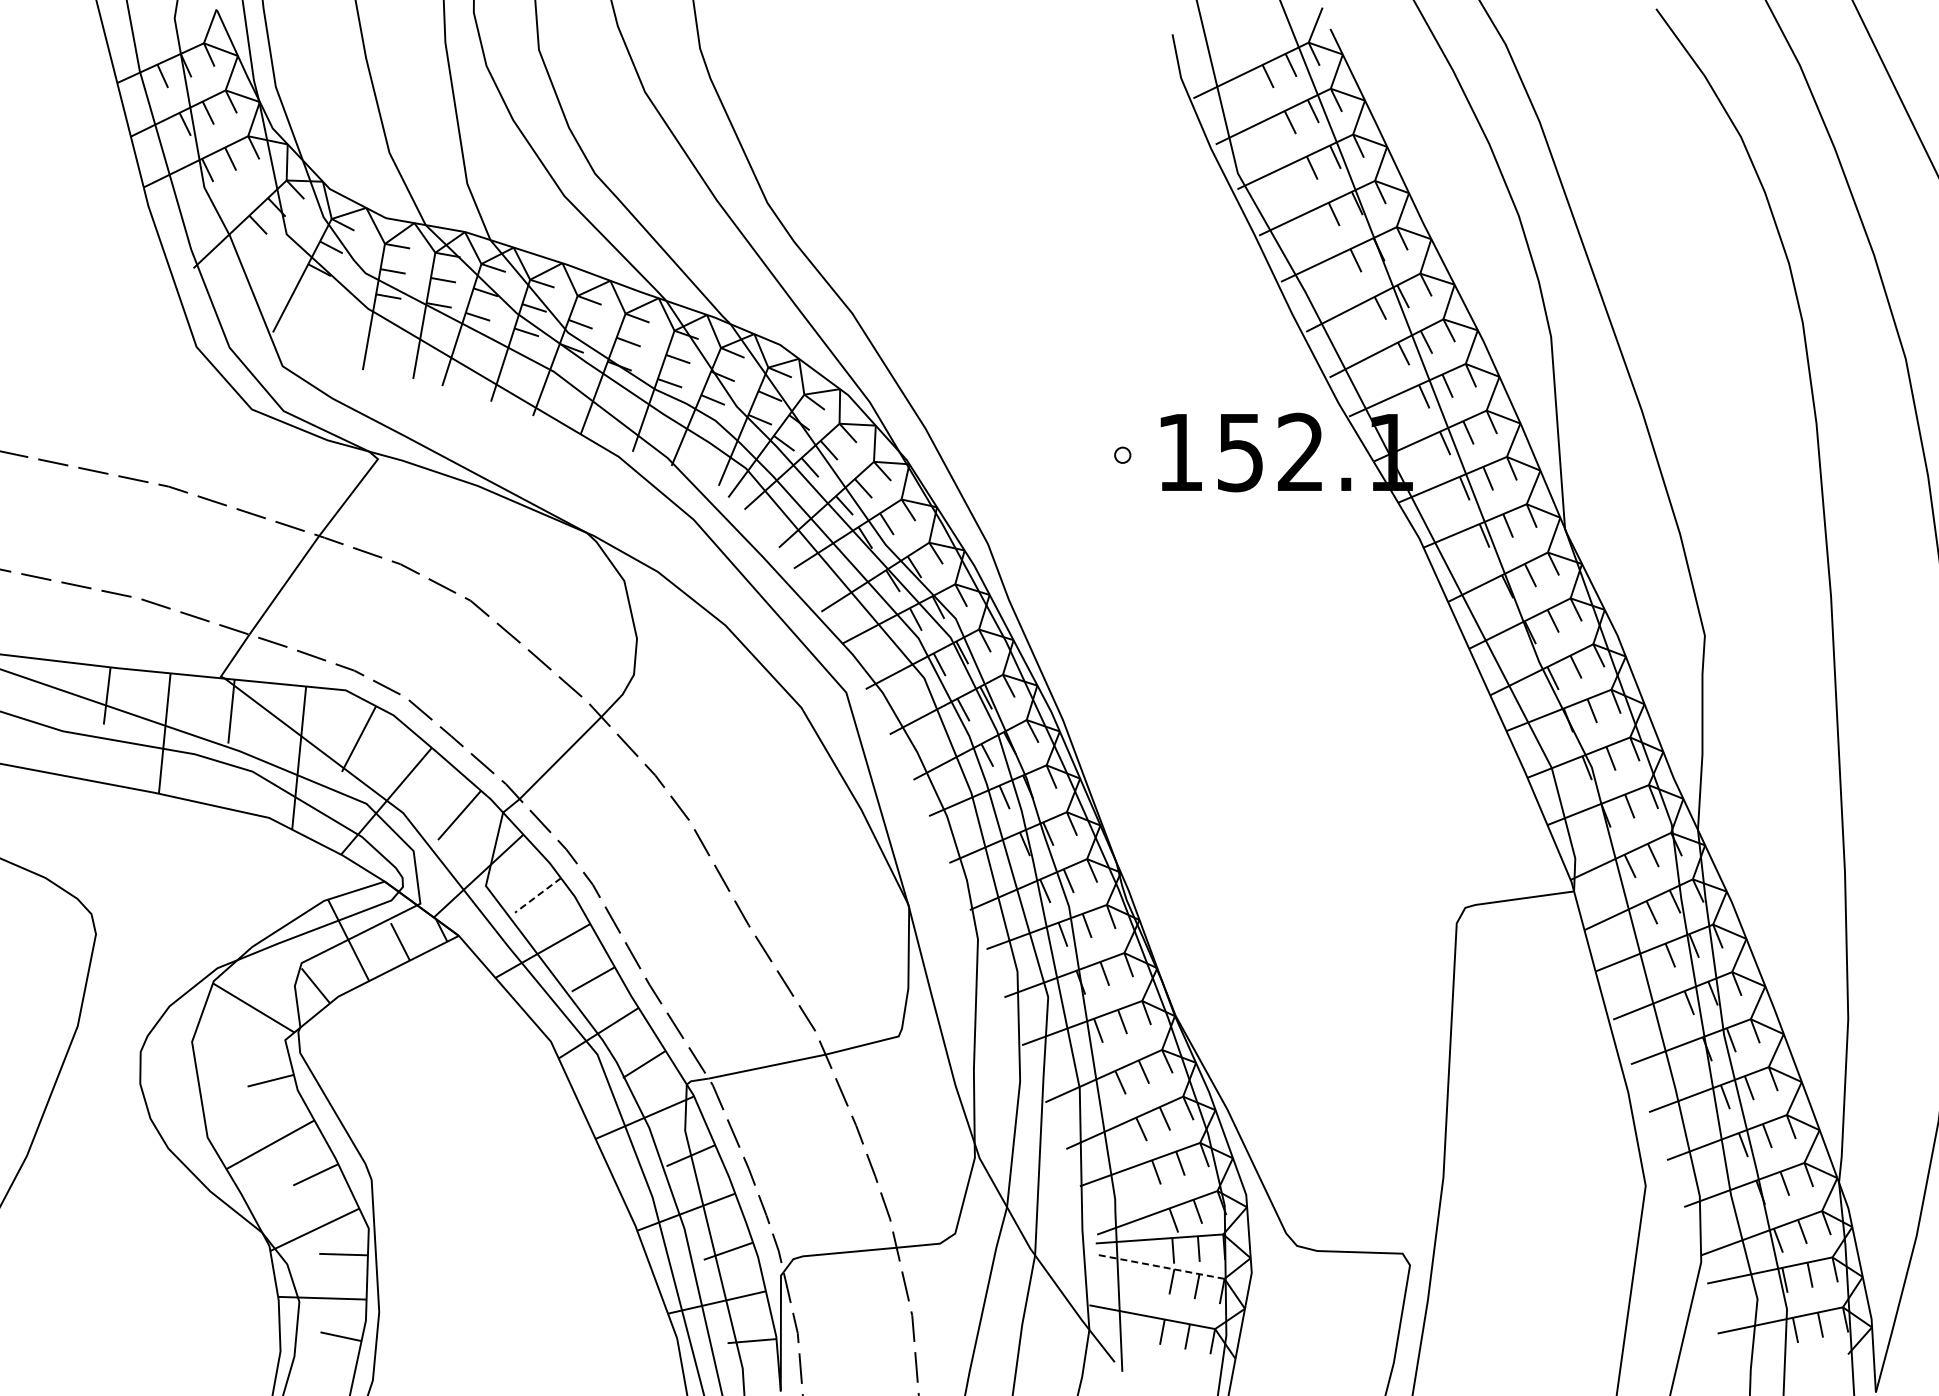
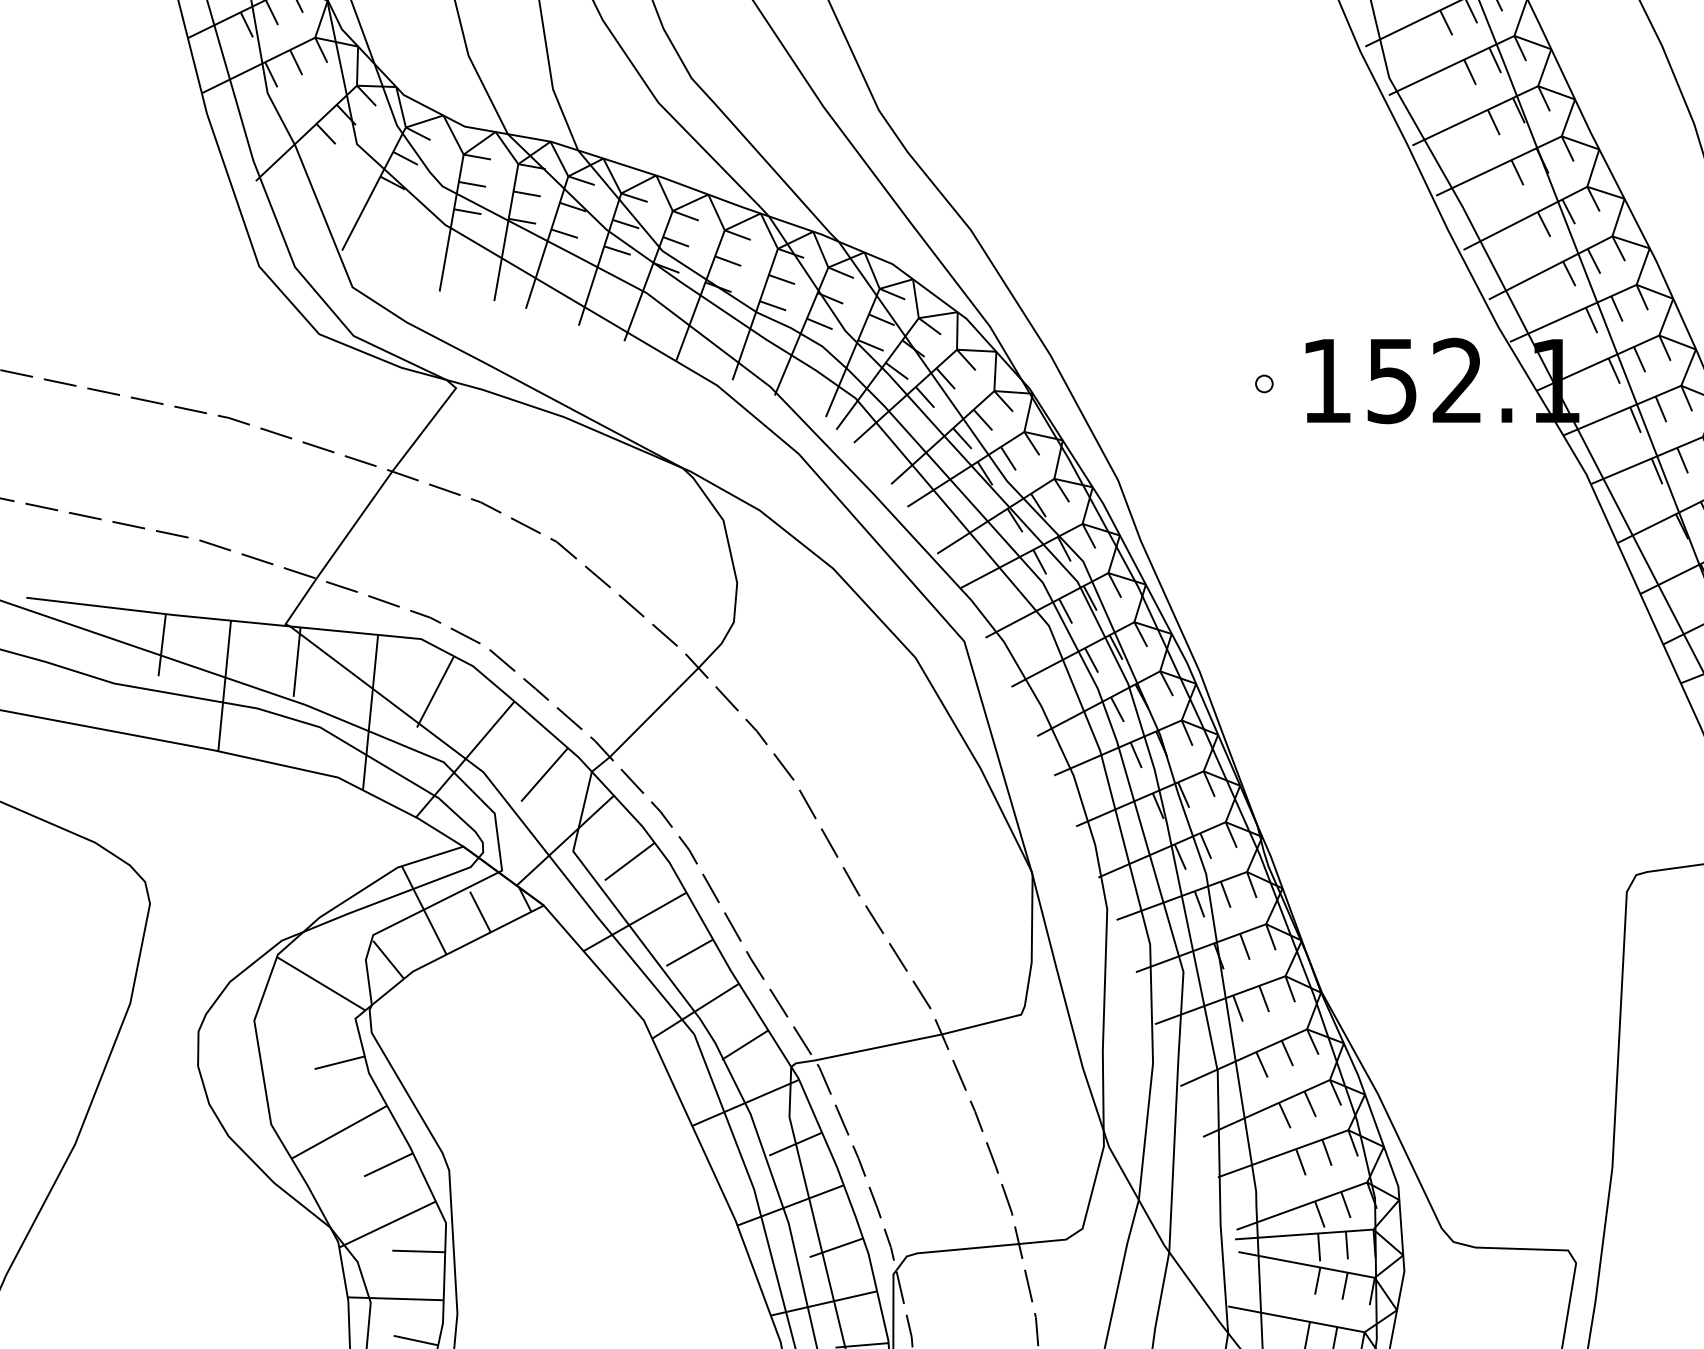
line: (538, 895) -> (630, 861), dashed -> solid
line: (1161, 1267) -> (1306, 1265), dashed -> solid

